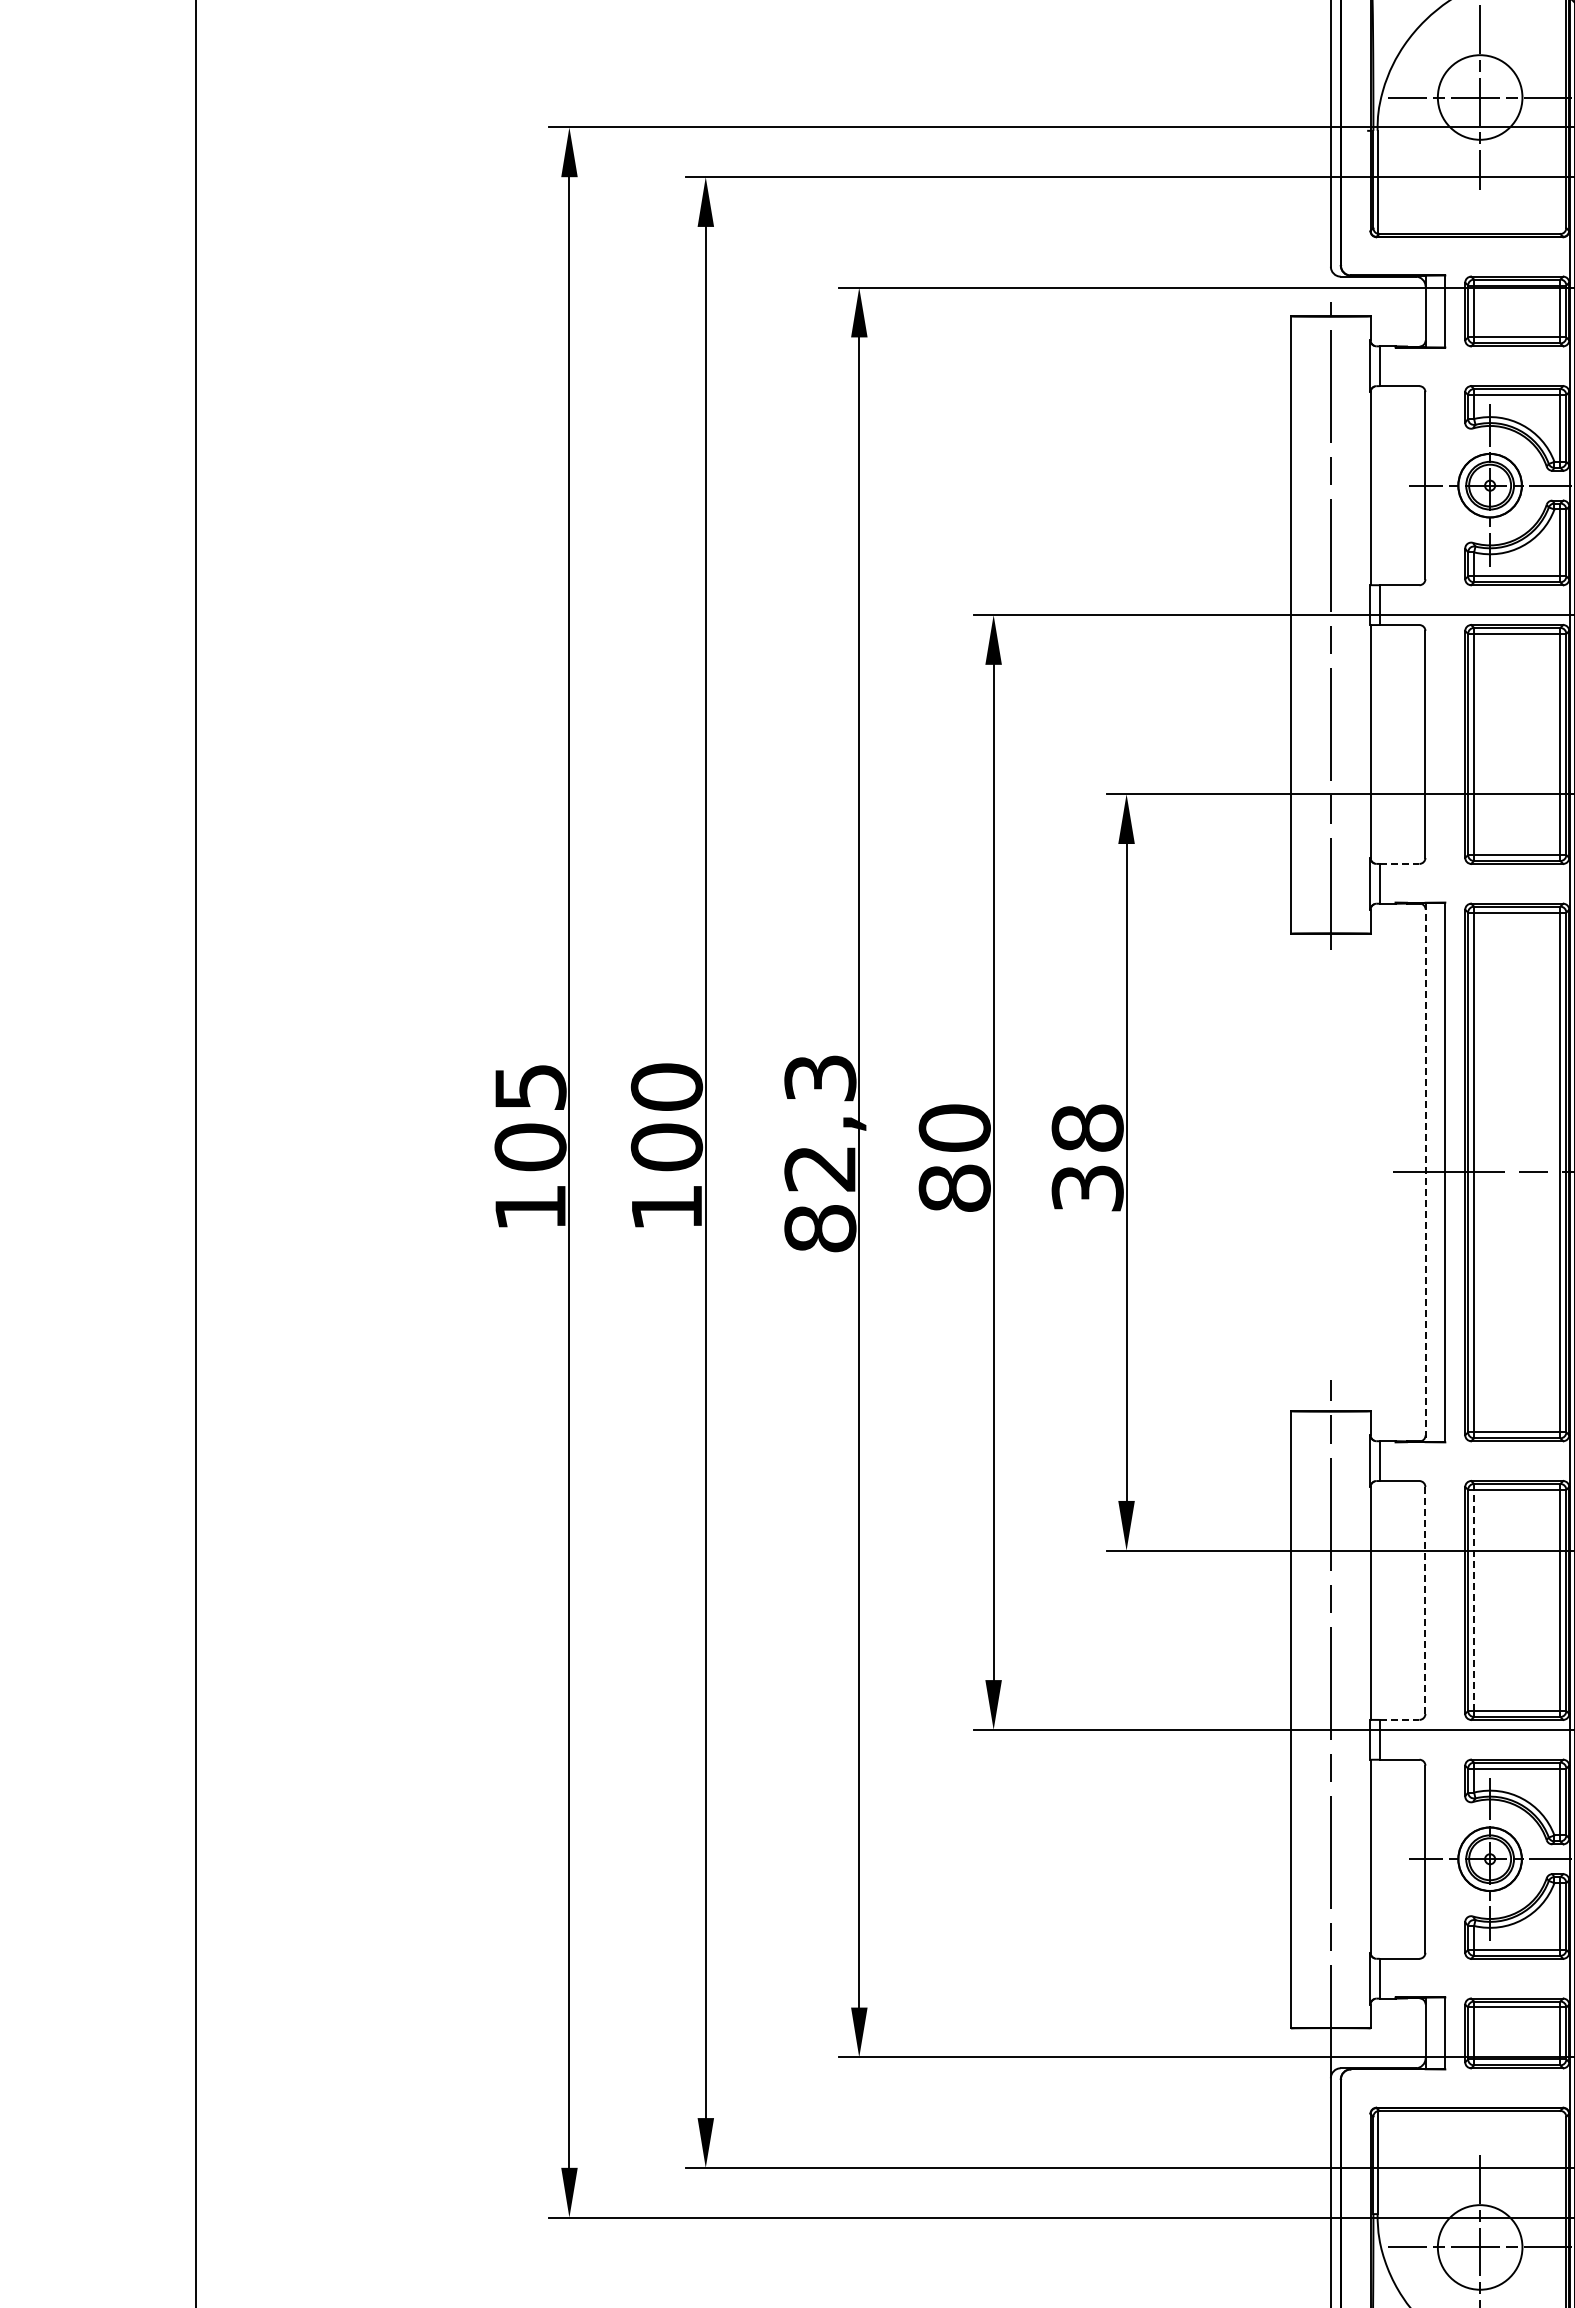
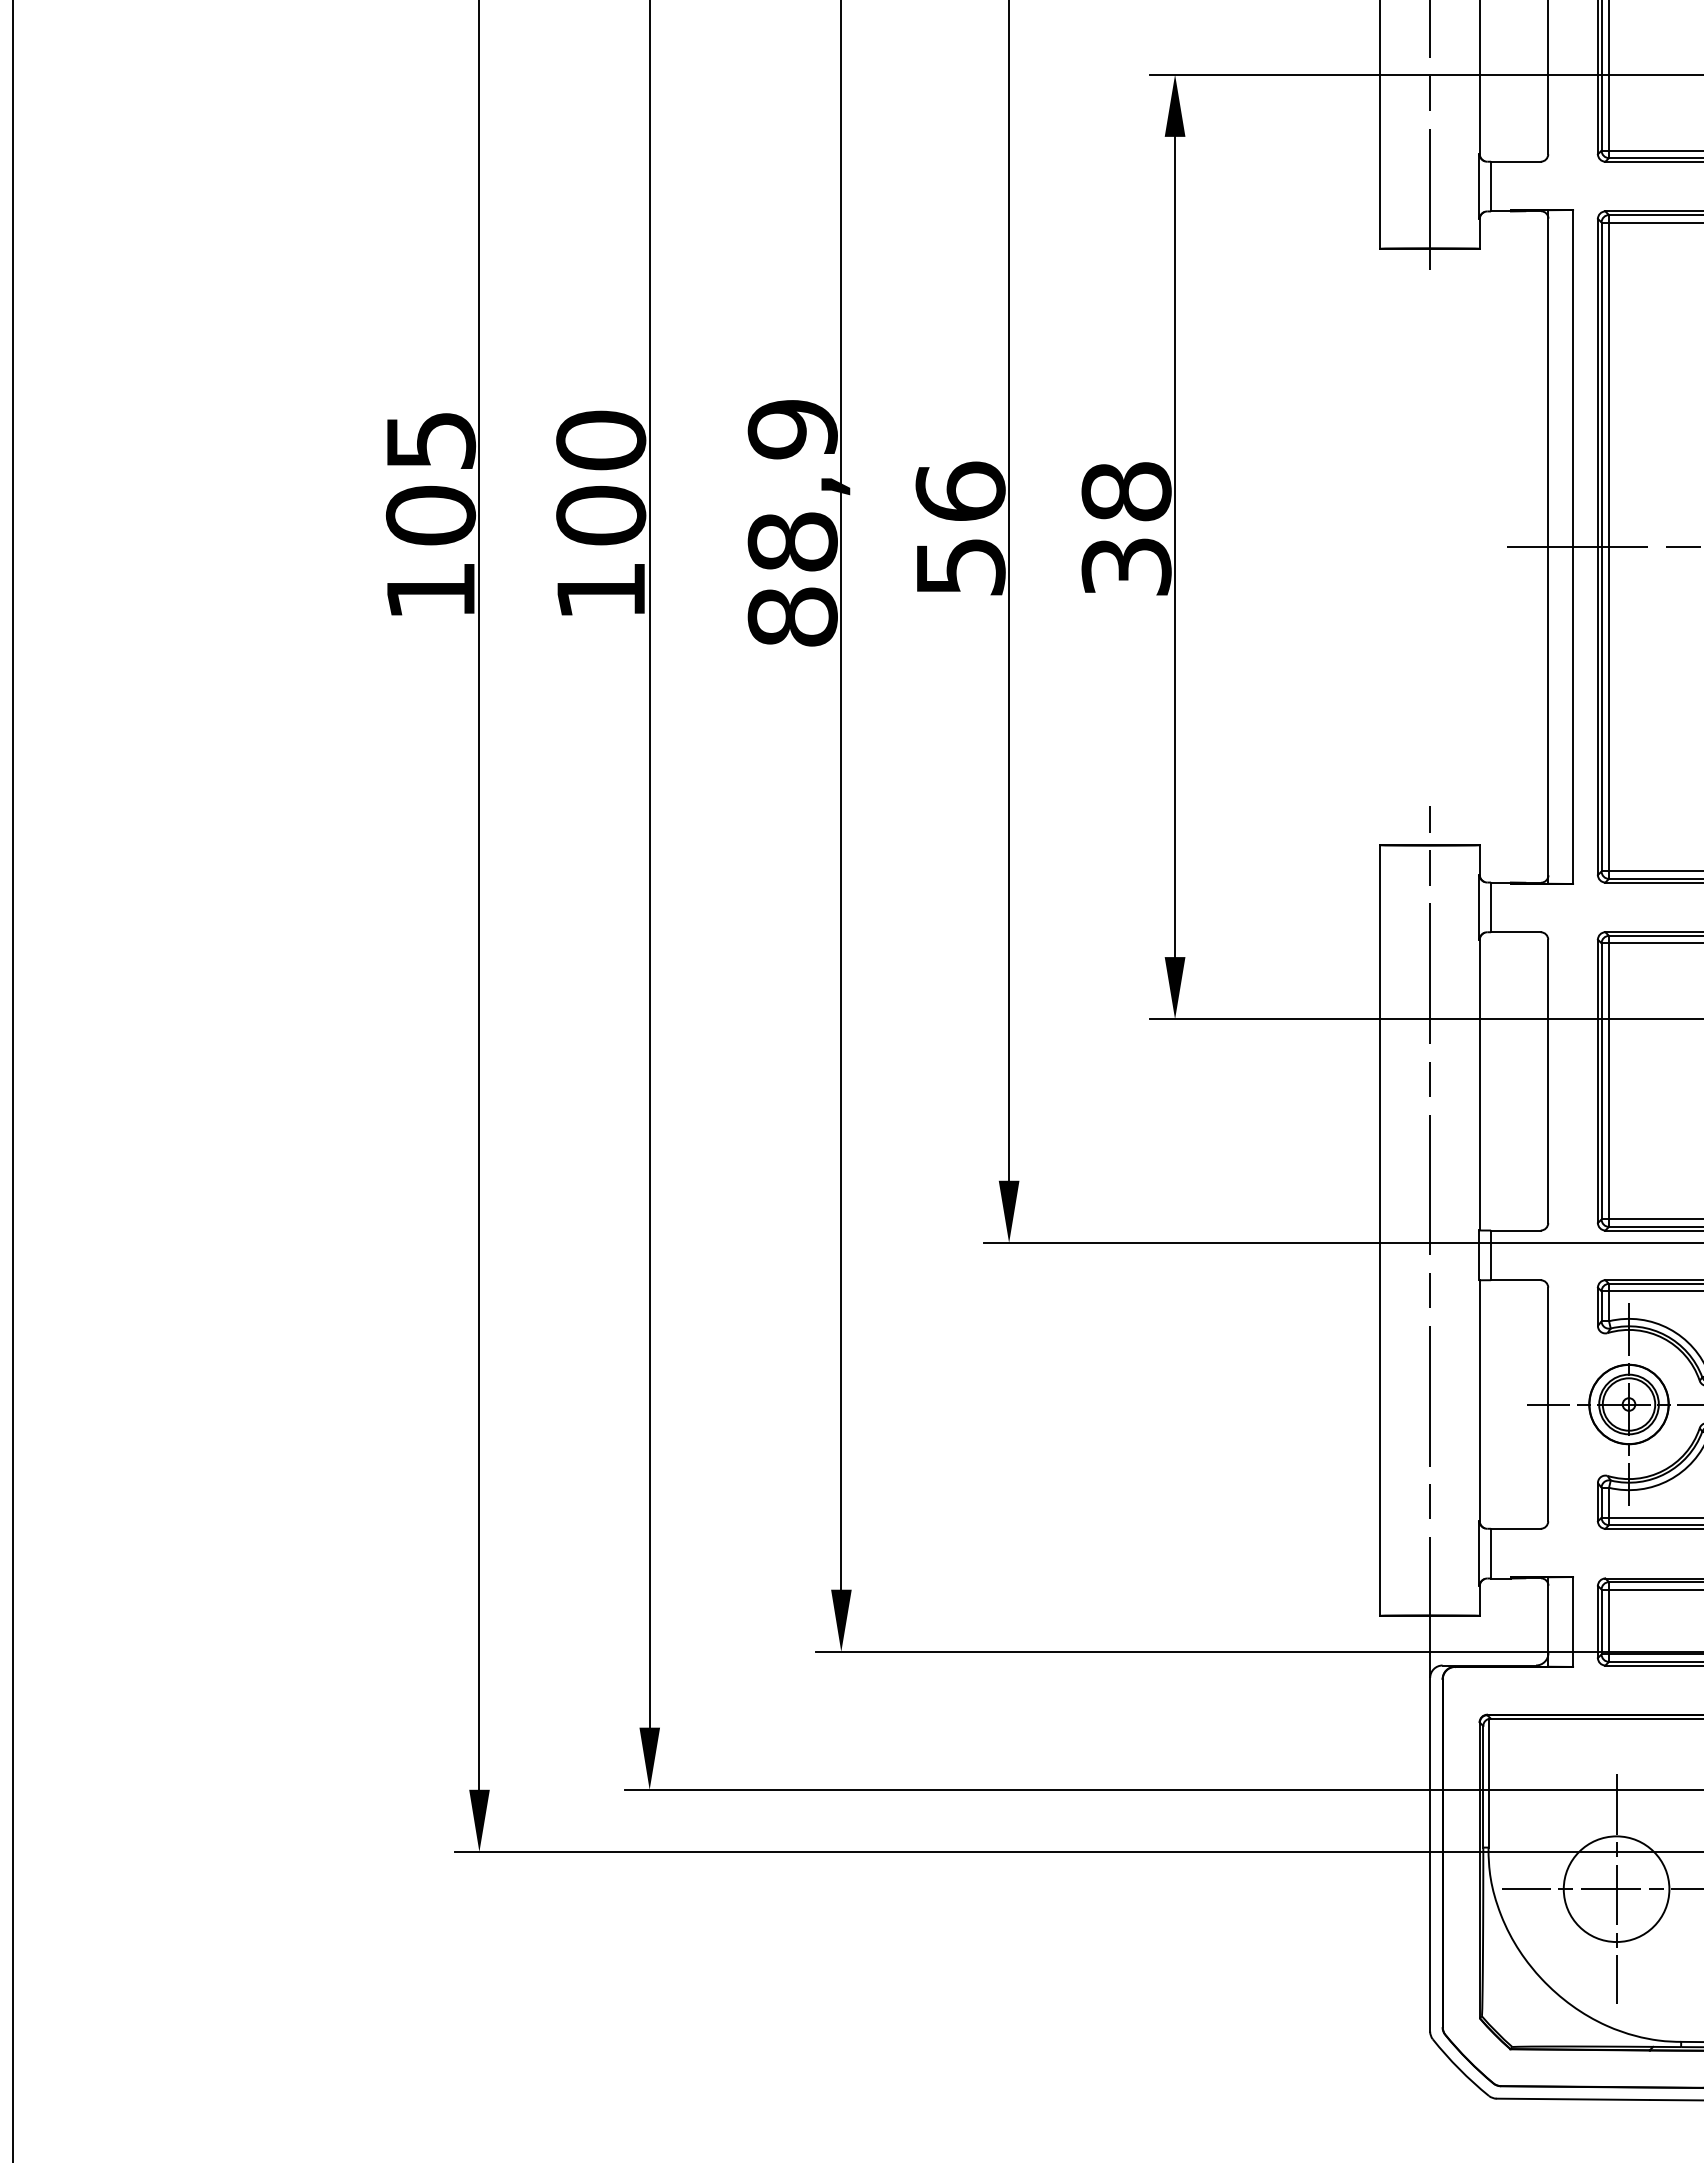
line: (1399, 863) -> (1515, 161), dashed -> solid
text: (820, 1123) -> (792, 485), 82,3 -> 88,9
text: (954, 1157) -> (960, 528), 80 -> 56
line: (1425, 1172) -> (1548, 547), dashed -> solid
line: (1425, 1600) -> (1548, 1081), dashed -> solid
line: (1474, 1600) -> (1609, 1081), dashed -> solid
line: (1399, 1719) -> (1515, 1230), dashed -> solid

